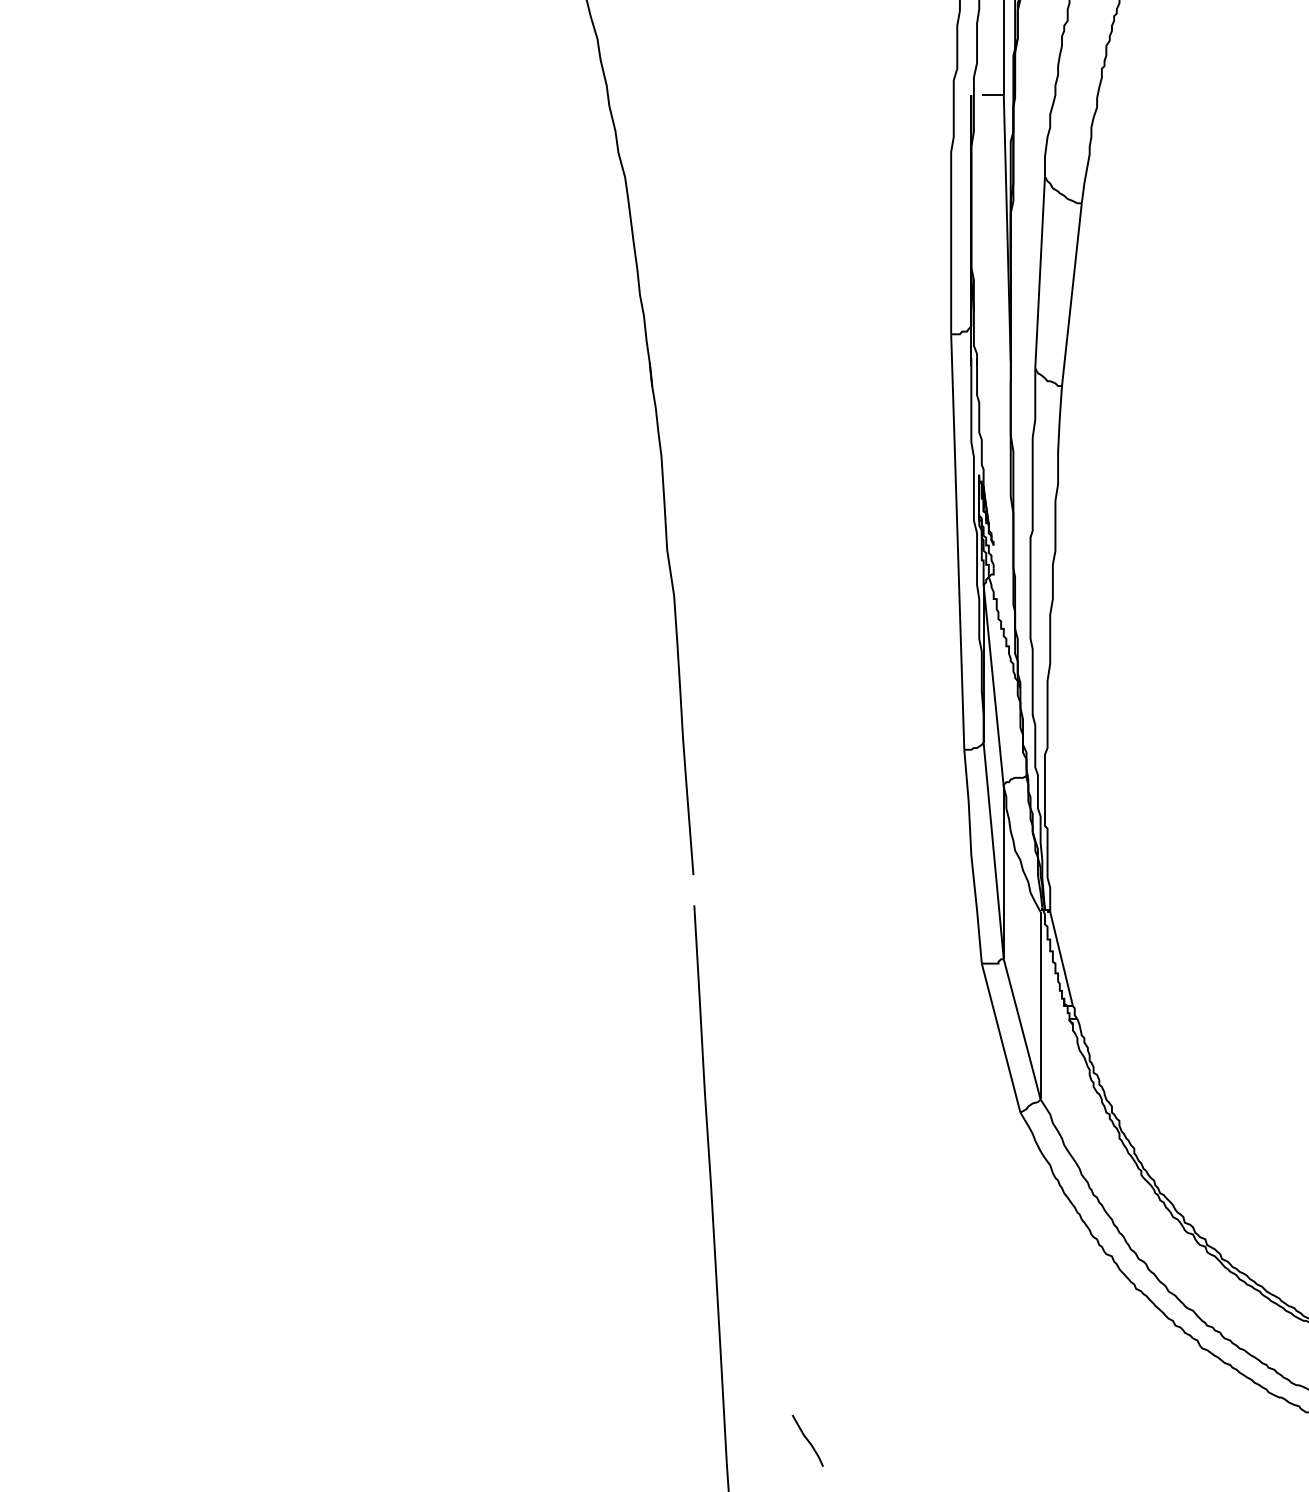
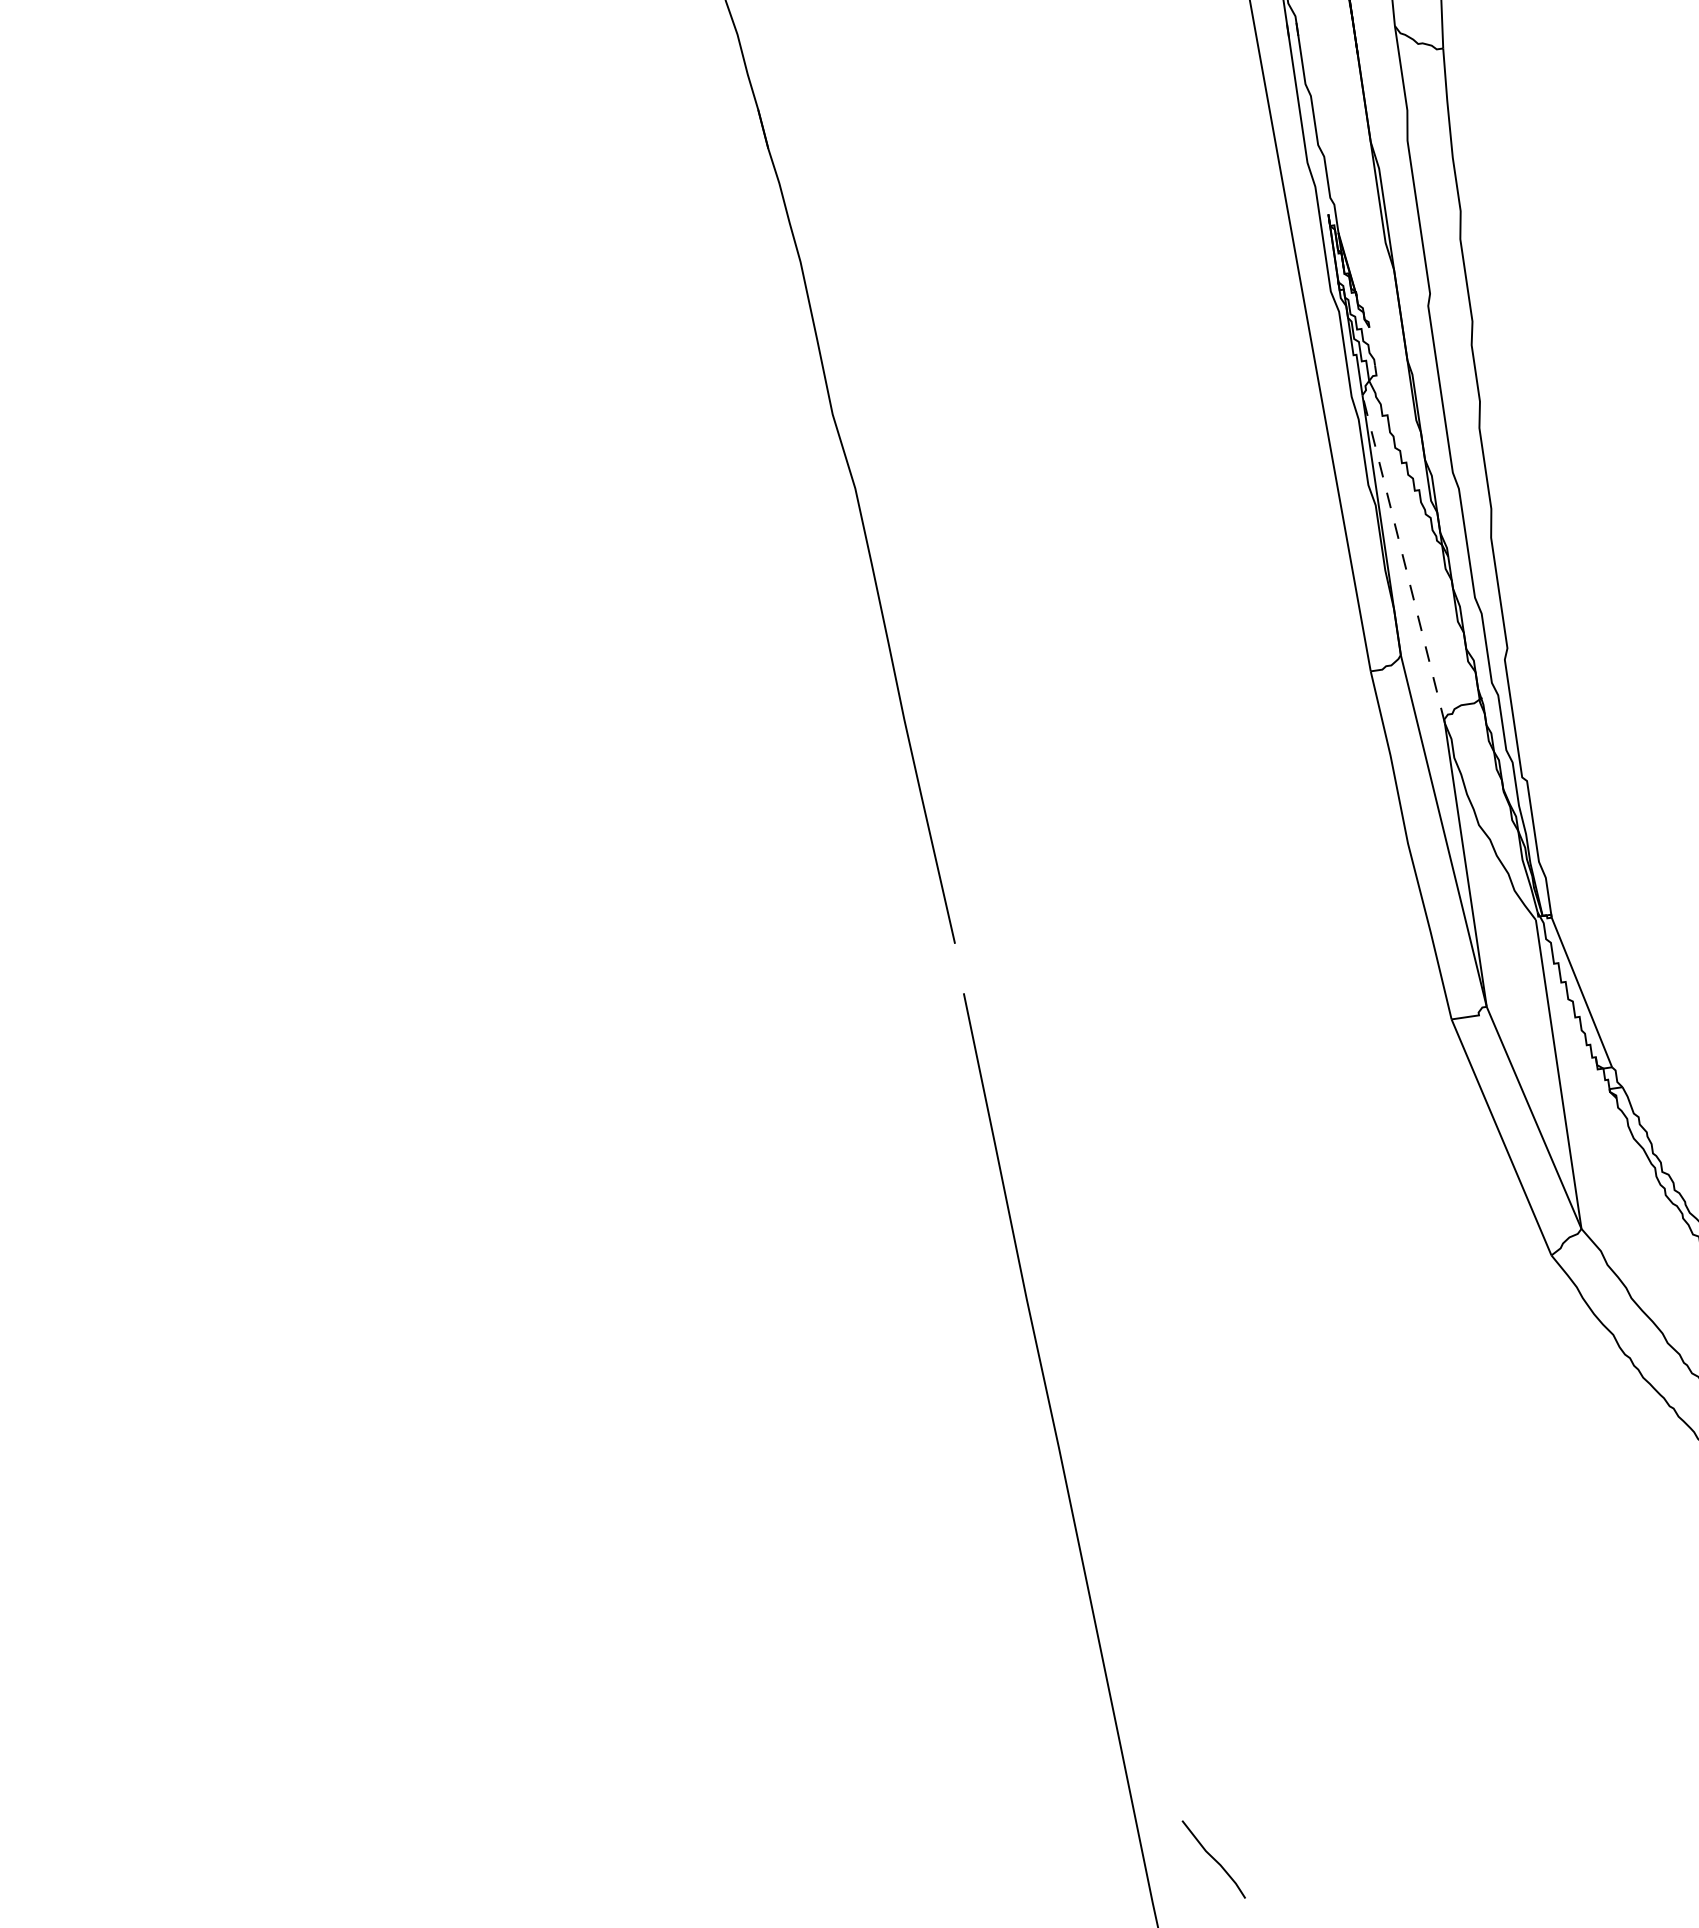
line: (993, 686) -> (1403, 560), solid -> dashed
line: (807, 1440) -> (1213, 1859), moved

